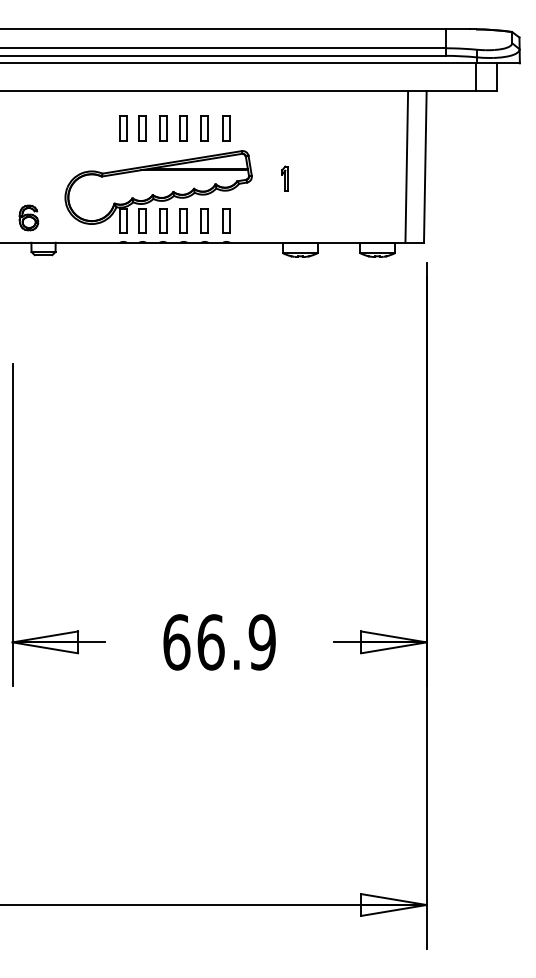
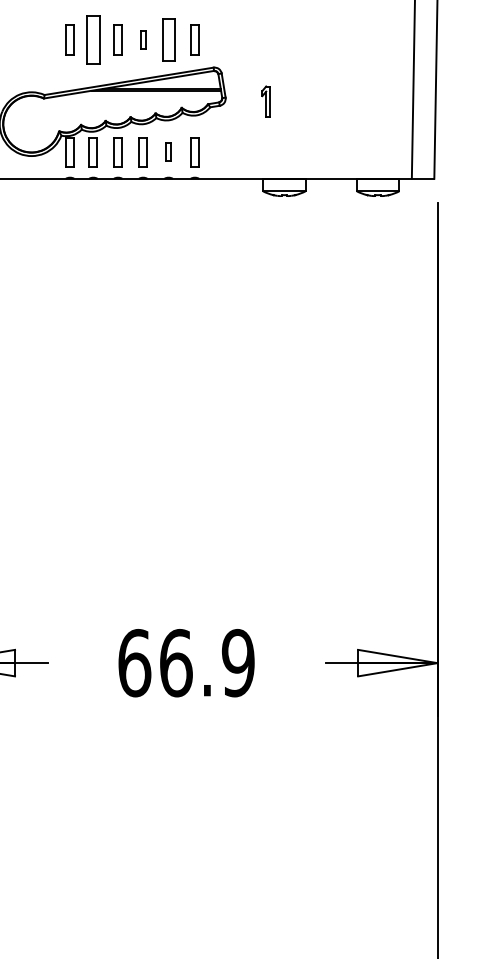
part: (142, 128) -> (93, 40), size x1.6
part: (183, 128) -> (142, 40), size x0.6
part: (204, 128) -> (168, 40), size x1.4
part: (204, 220) -> (168, 151), size x0.6

